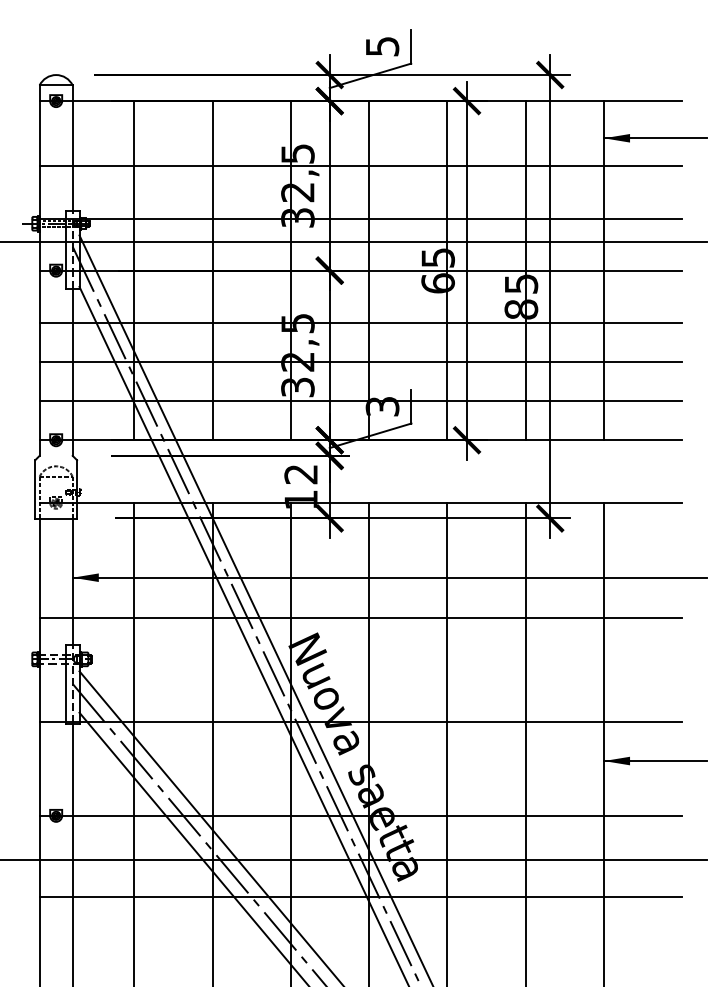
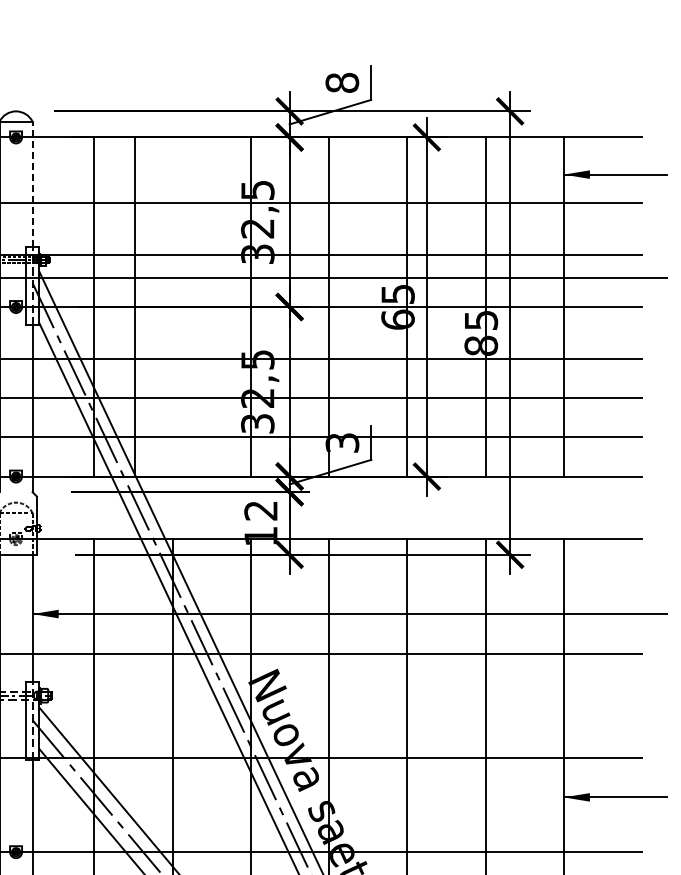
text: (382, 46) -> (342, 82), 5 -> 8
line: (72, 148) -> (32, 184), solid -> dashed
line: (212, 270) -> (134, 306), moved

